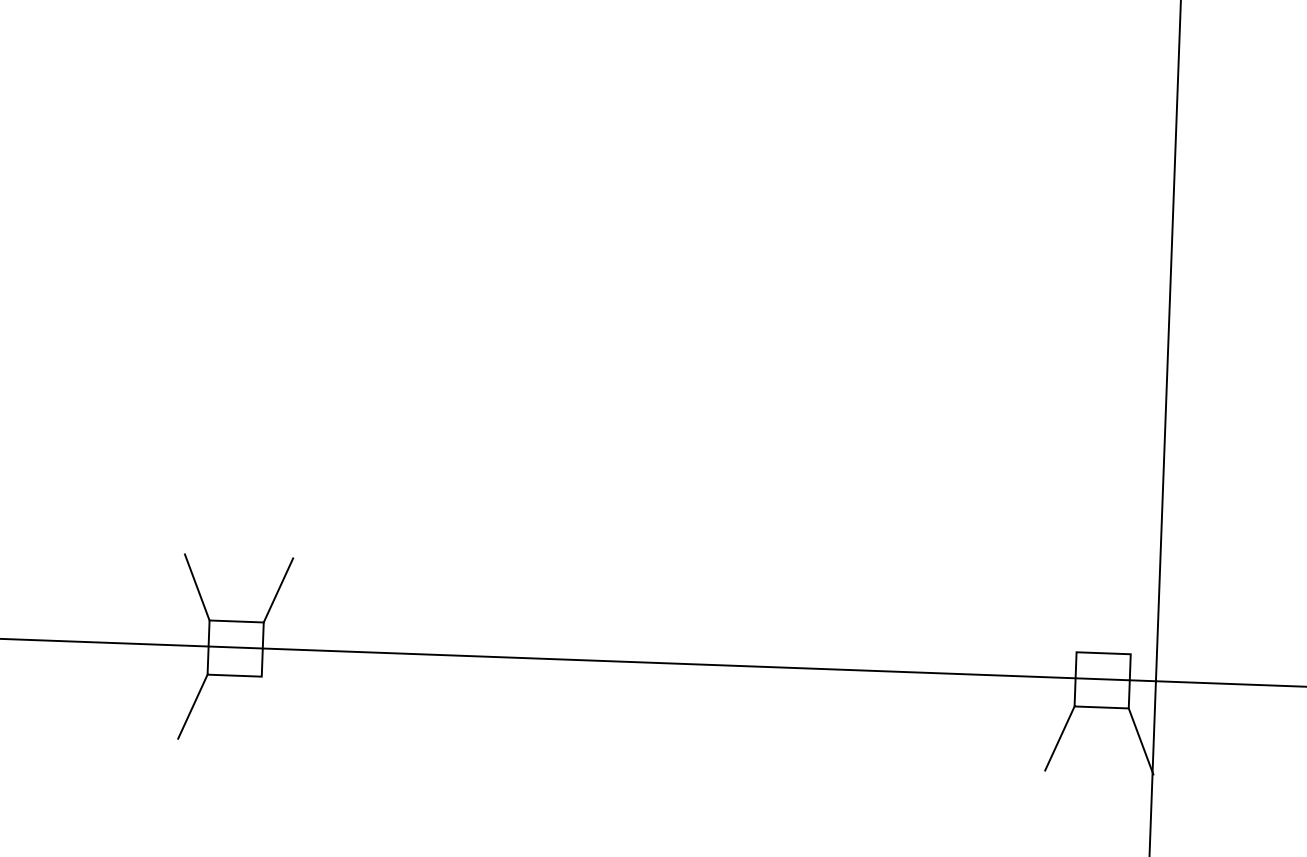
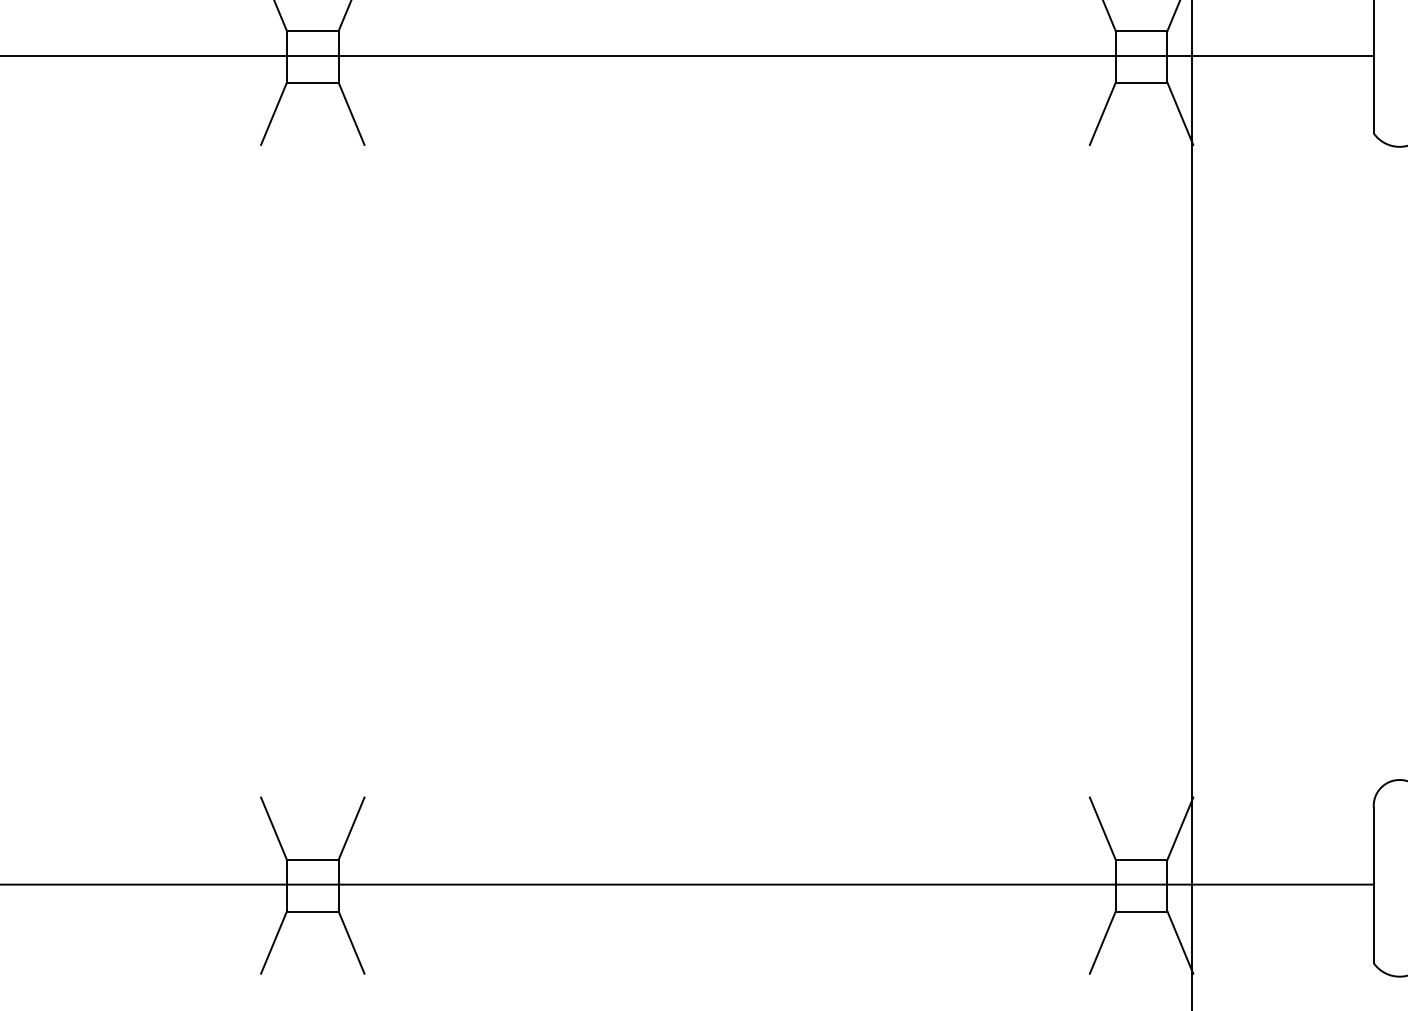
line: (1063, 619) -> (1102, 828), added
line: (1145, 622) -> (1180, 828), added
line: (273, 709) -> (351, 942), added

